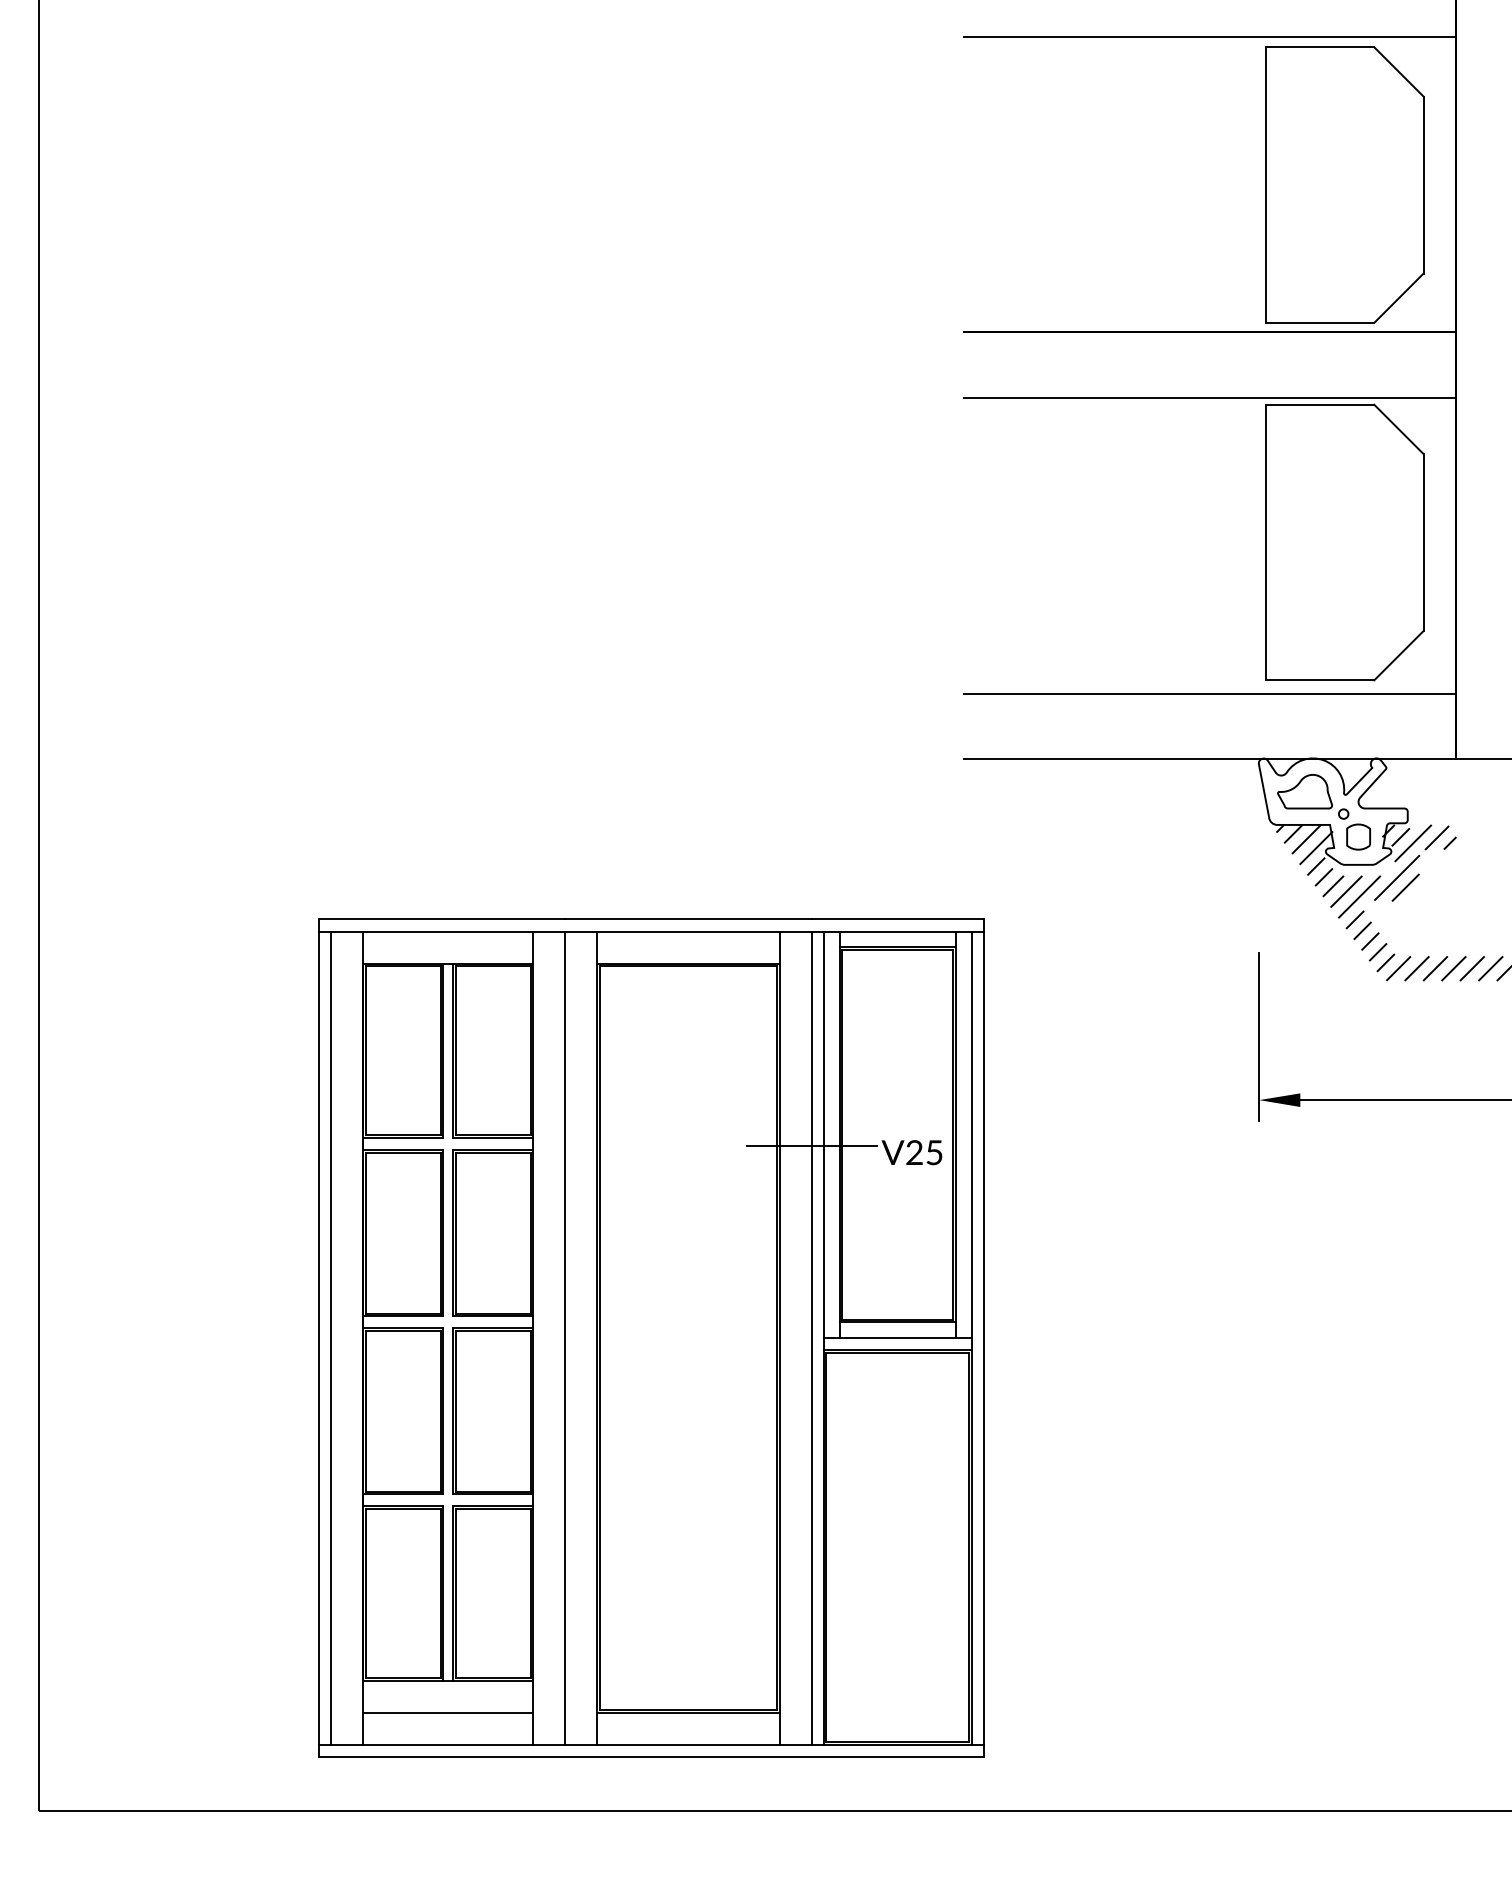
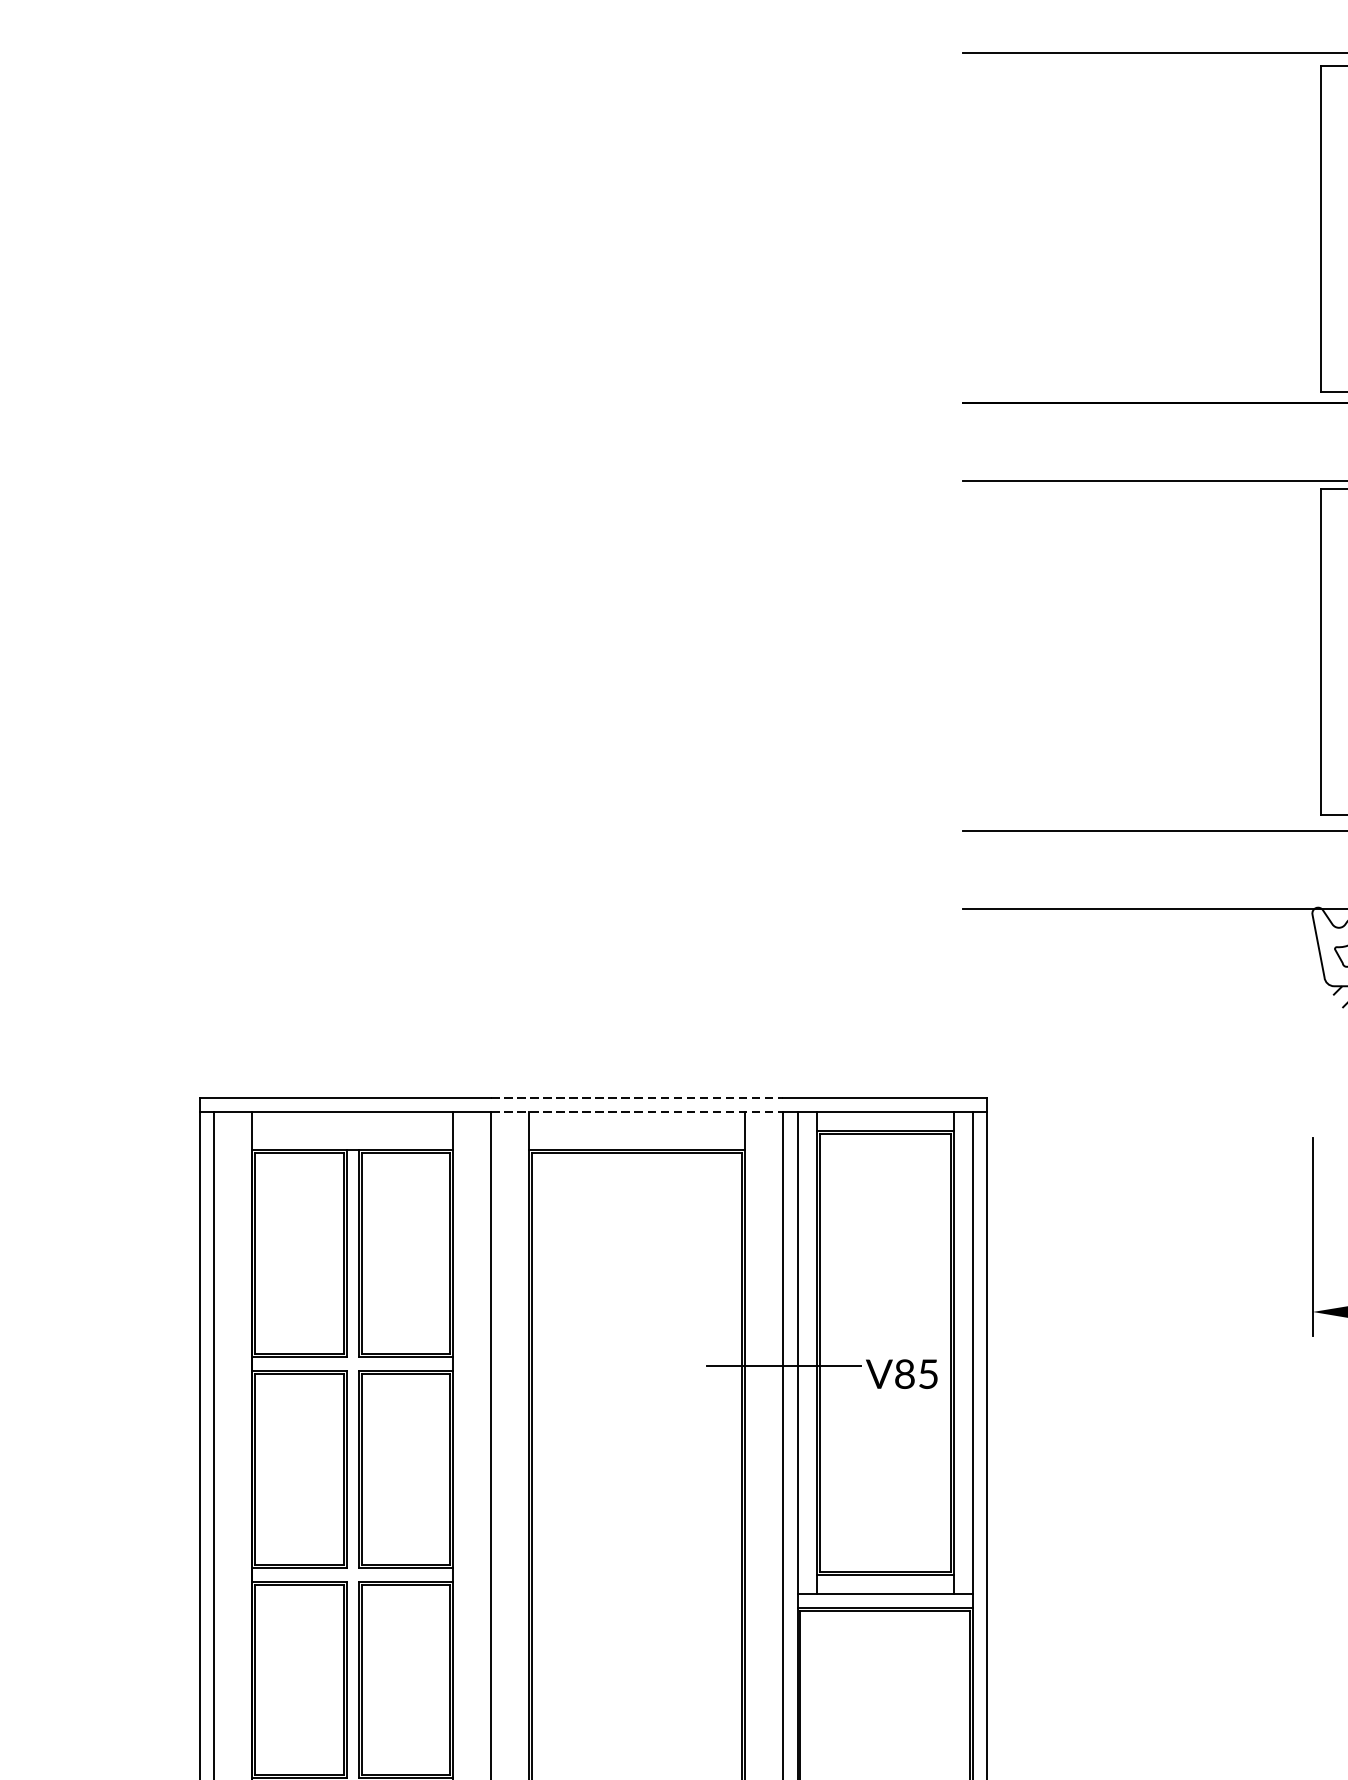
line: (688, 919) -> (637, 1098), solid -> dashed
line: (688, 931) -> (637, 1112), solid -> dashed
text: (914, 1153) -> (904, 1375), V25 -> V85

